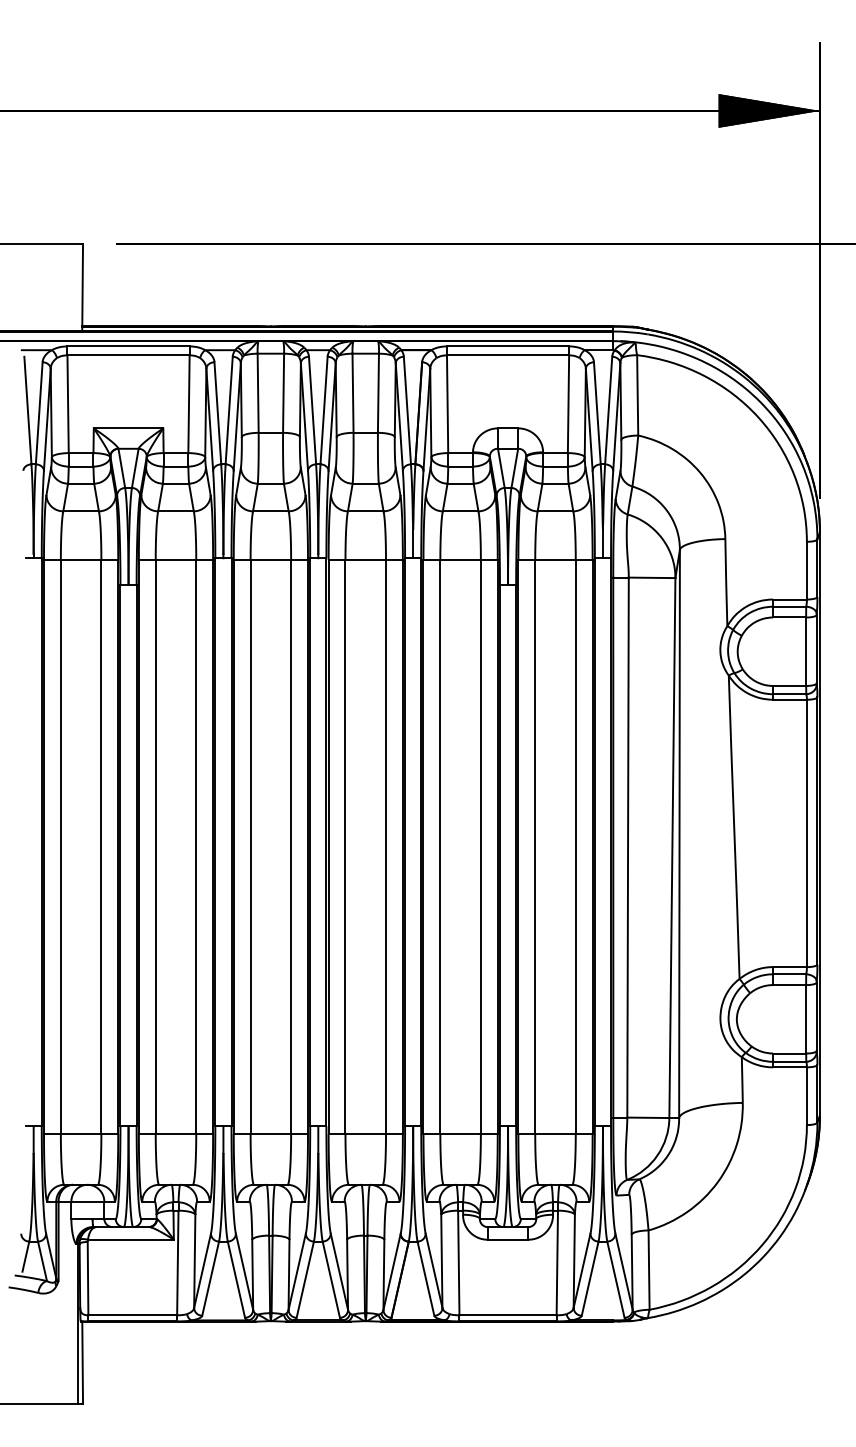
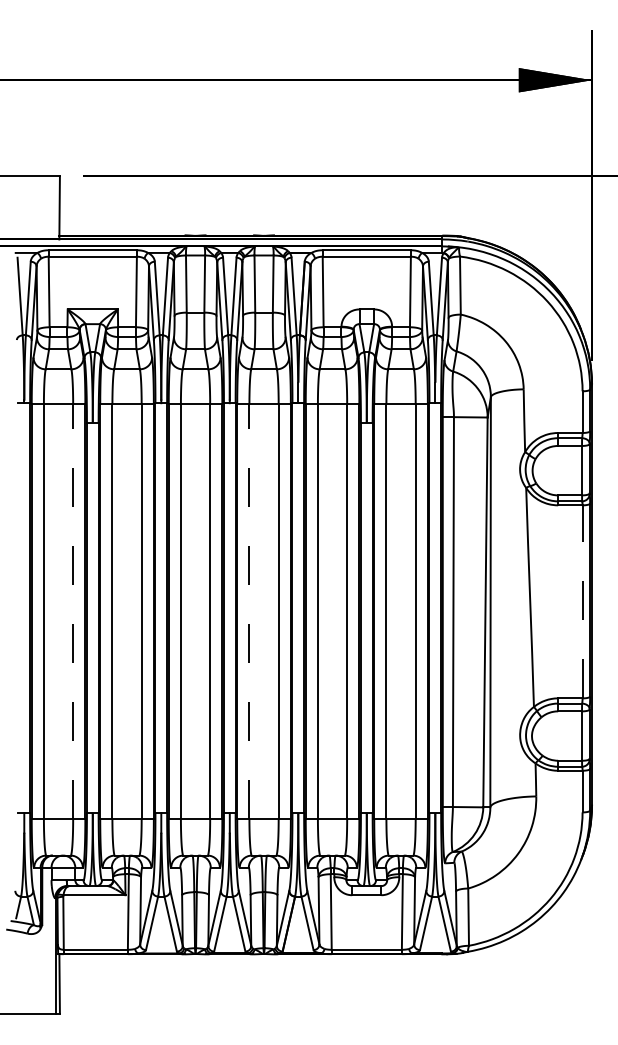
line: (806, 833) -> (582, 601), solid -> dashed
line: (101, 846) -> (73, 611), solid -> dashed
line: (345, 846) -> (249, 611), solid -> dashed

